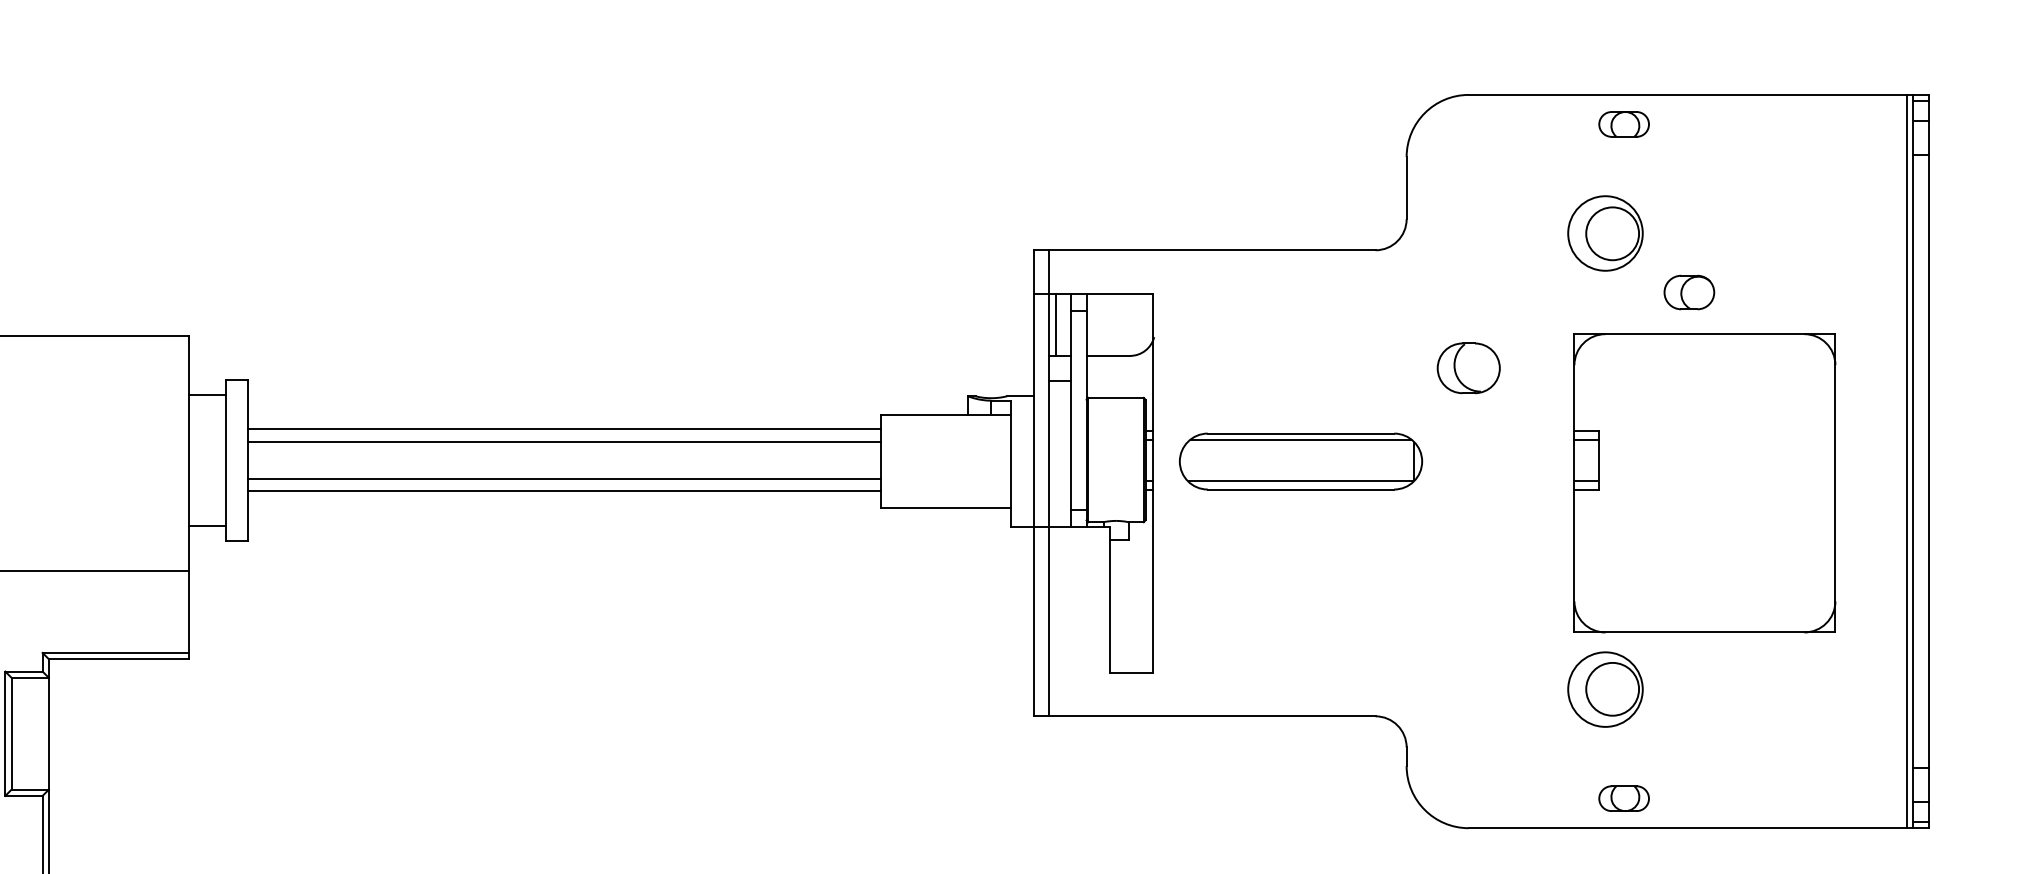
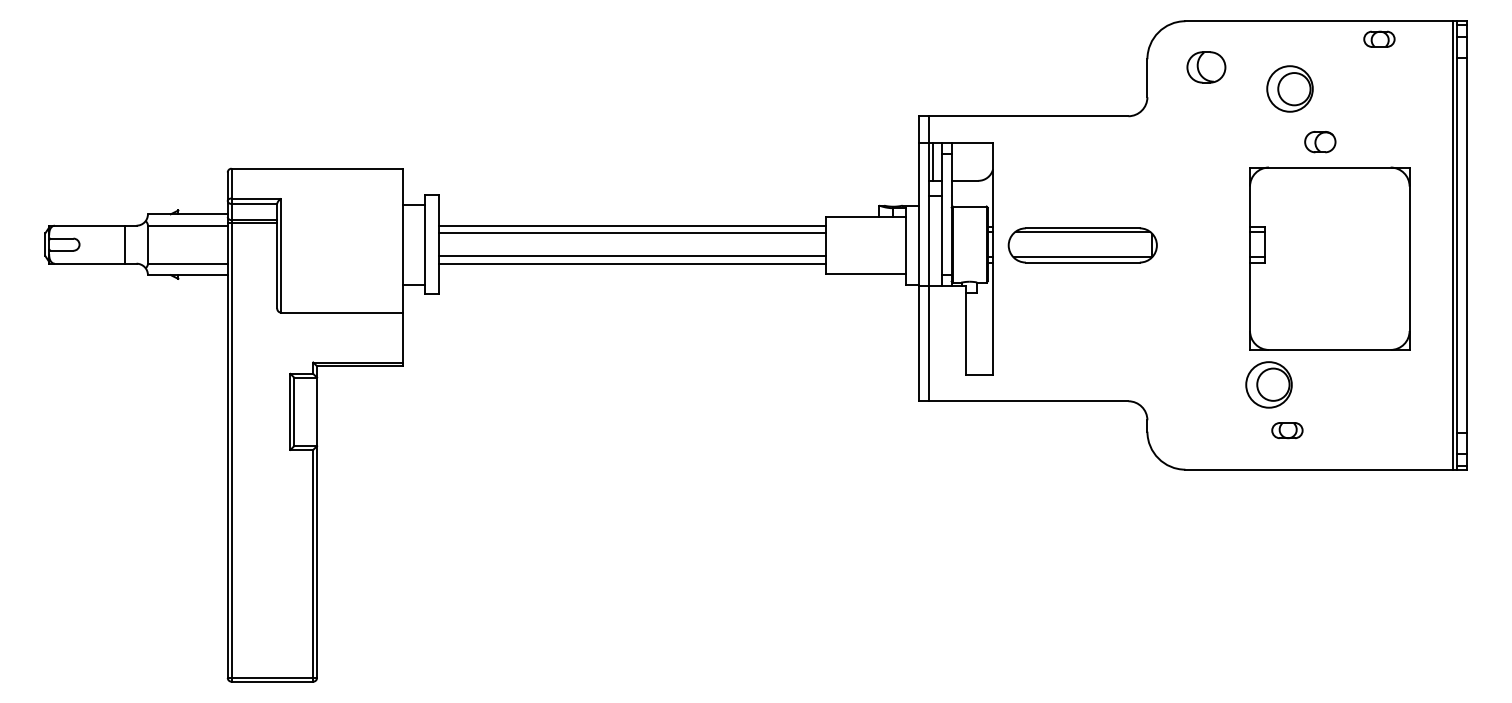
part: (1624, 123) -> (1379, 38), moved
part: (1604, 232) -> (1289, 88), moved
part: (1468, 368) -> (1206, 67), moved
part: (1624, 798) -> (1287, 430), moved

